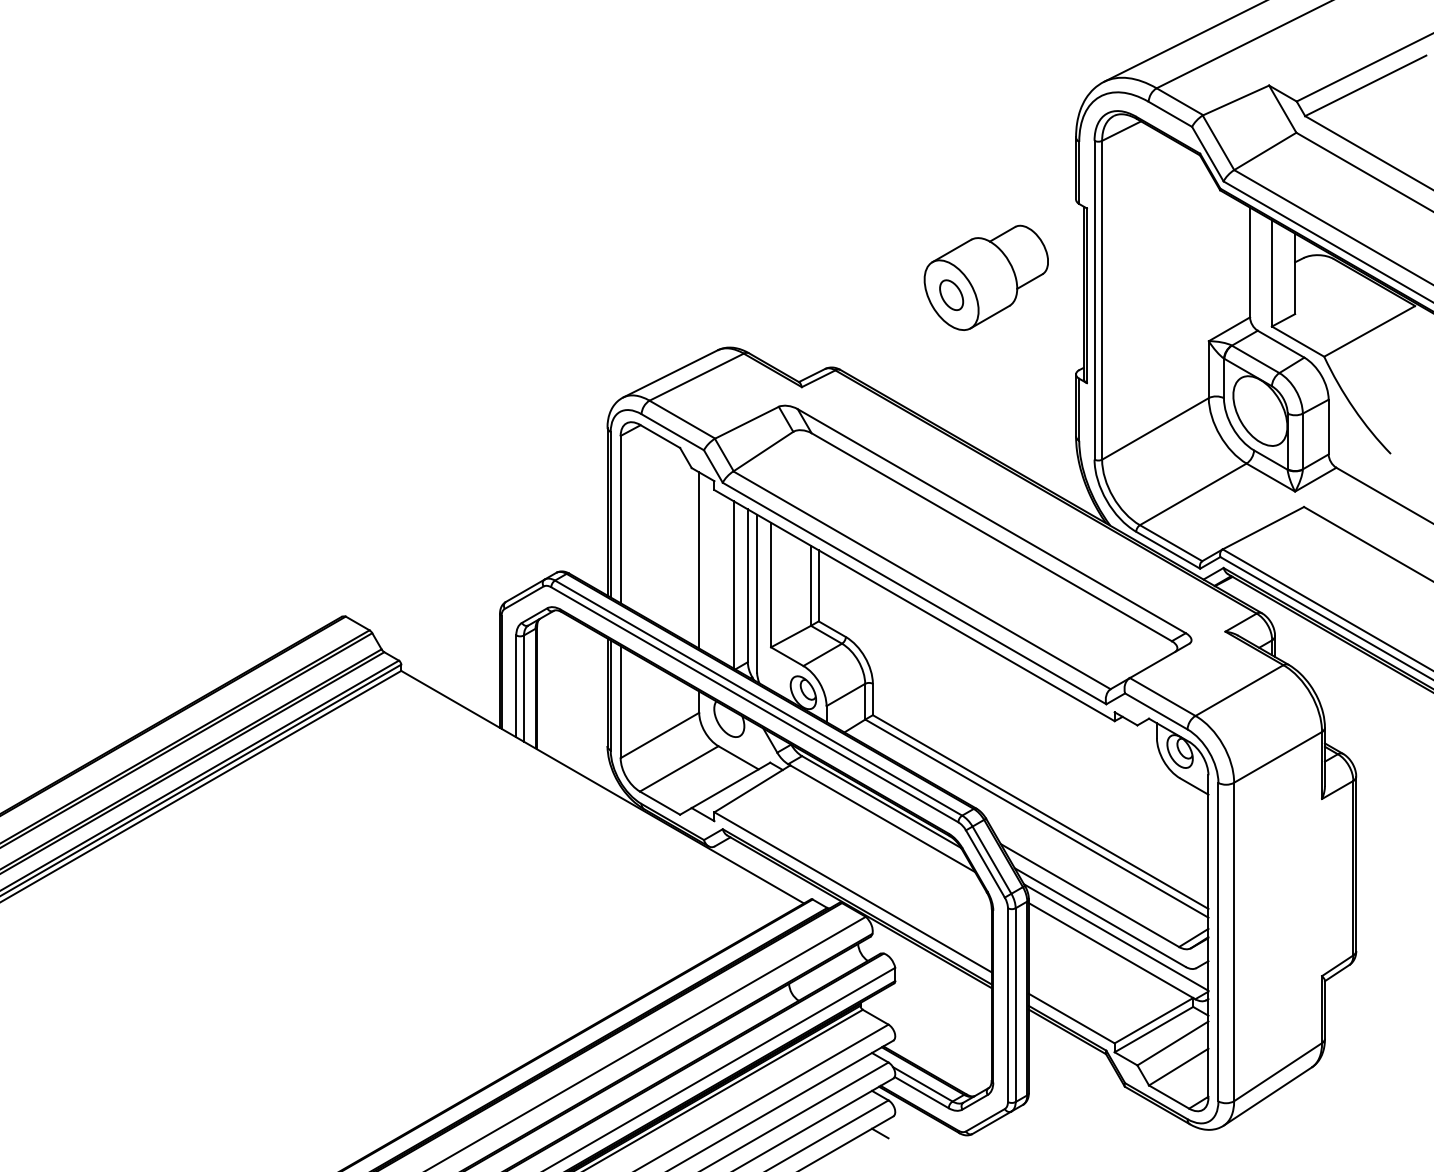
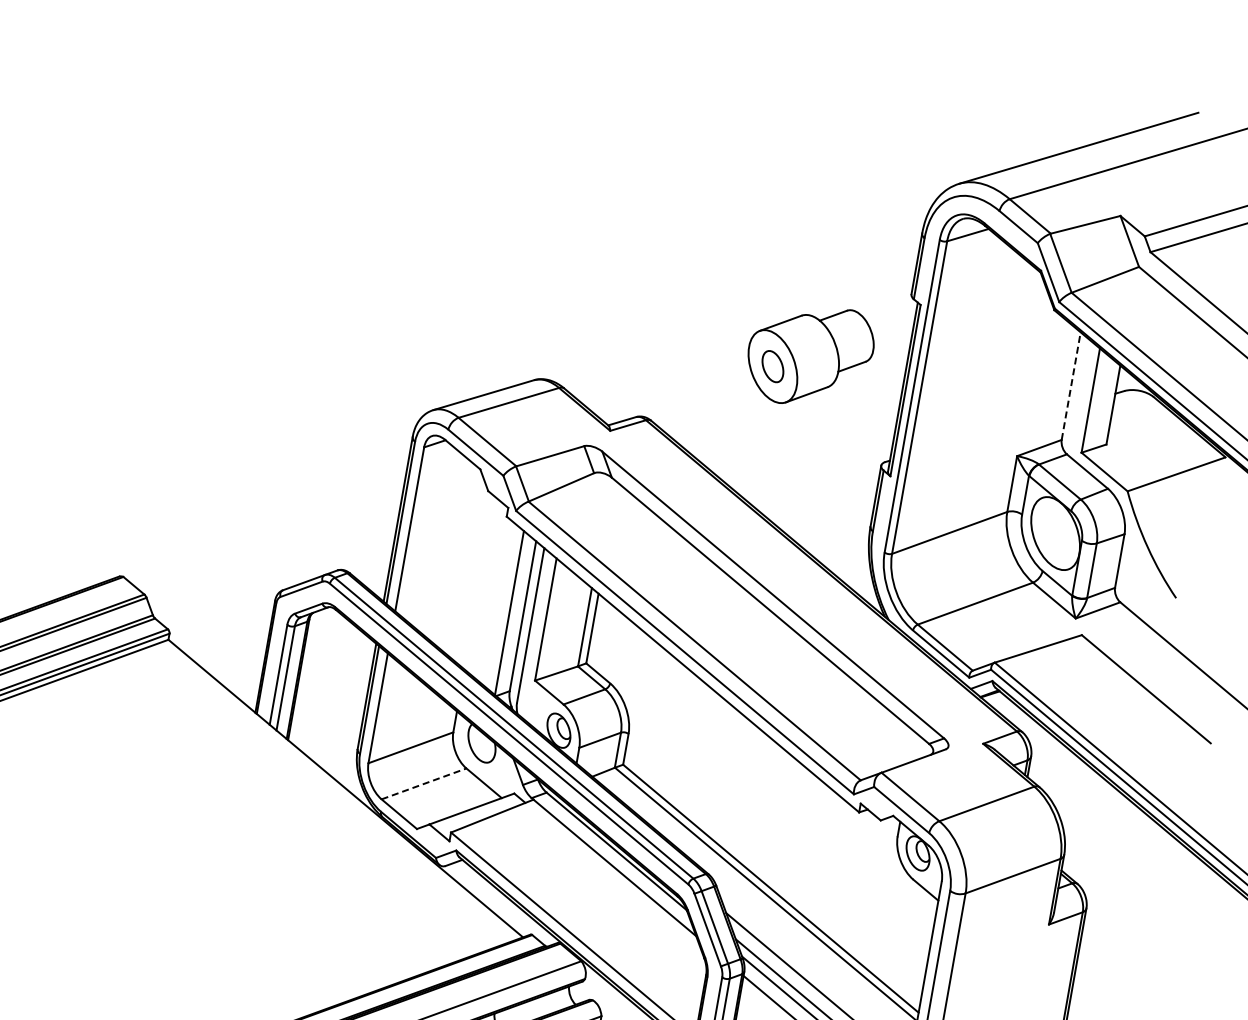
line: (1250, 262) -> (1071, 386), solid -> dashed
line: (699, 560) -> (479, 583), removed
line: (679, 768) -> (424, 783), solid -> dashed

